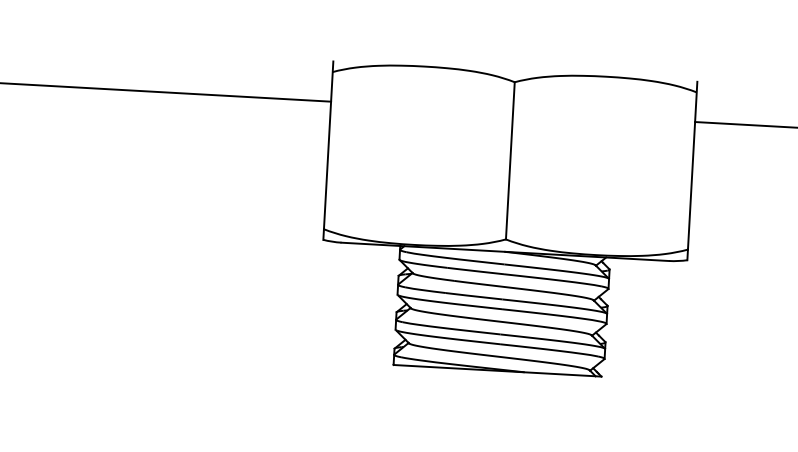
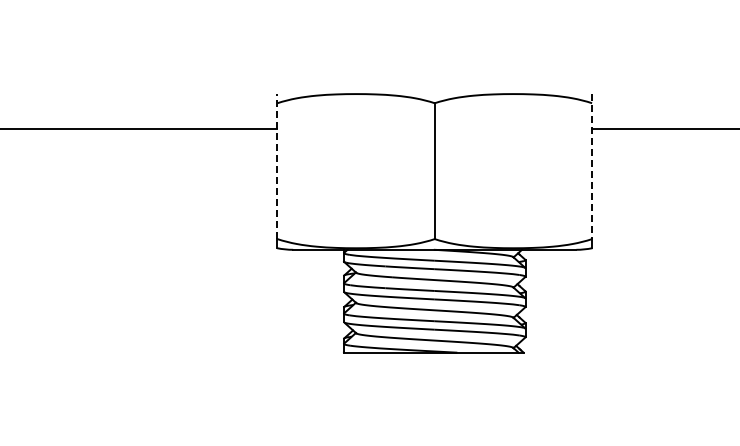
line: (328, 145) -> (277, 166), solid -> dashed
line: (693, 165) -> (592, 166), solid -> dashed

